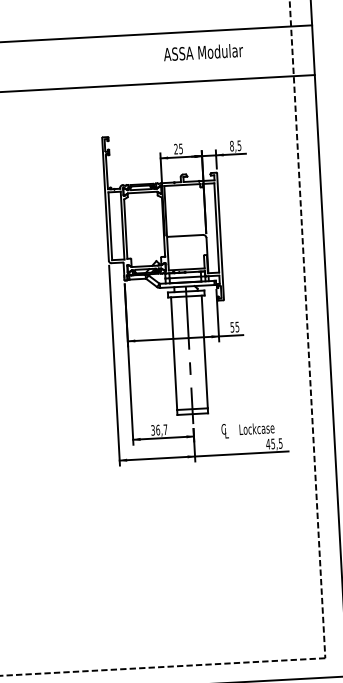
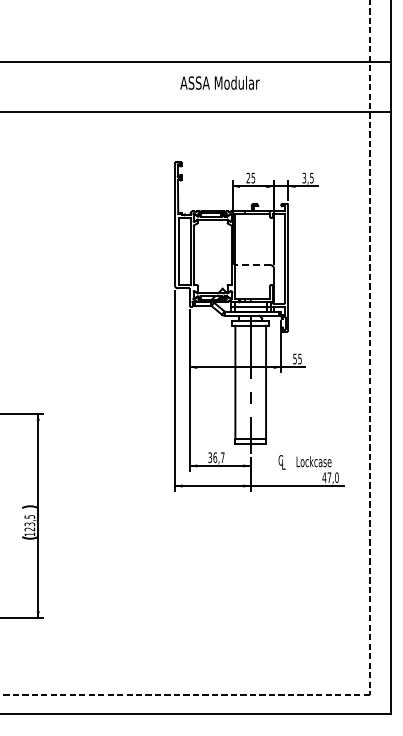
text: (202, 52) -> (219, 82), moved
text: (232, 145) -> (304, 177), 8,5 -> 3,5
line: (184, 236) -> (252, 265), solid -> dashed
text: (276, 443) -> (332, 477), 45,5 -> 47,0

